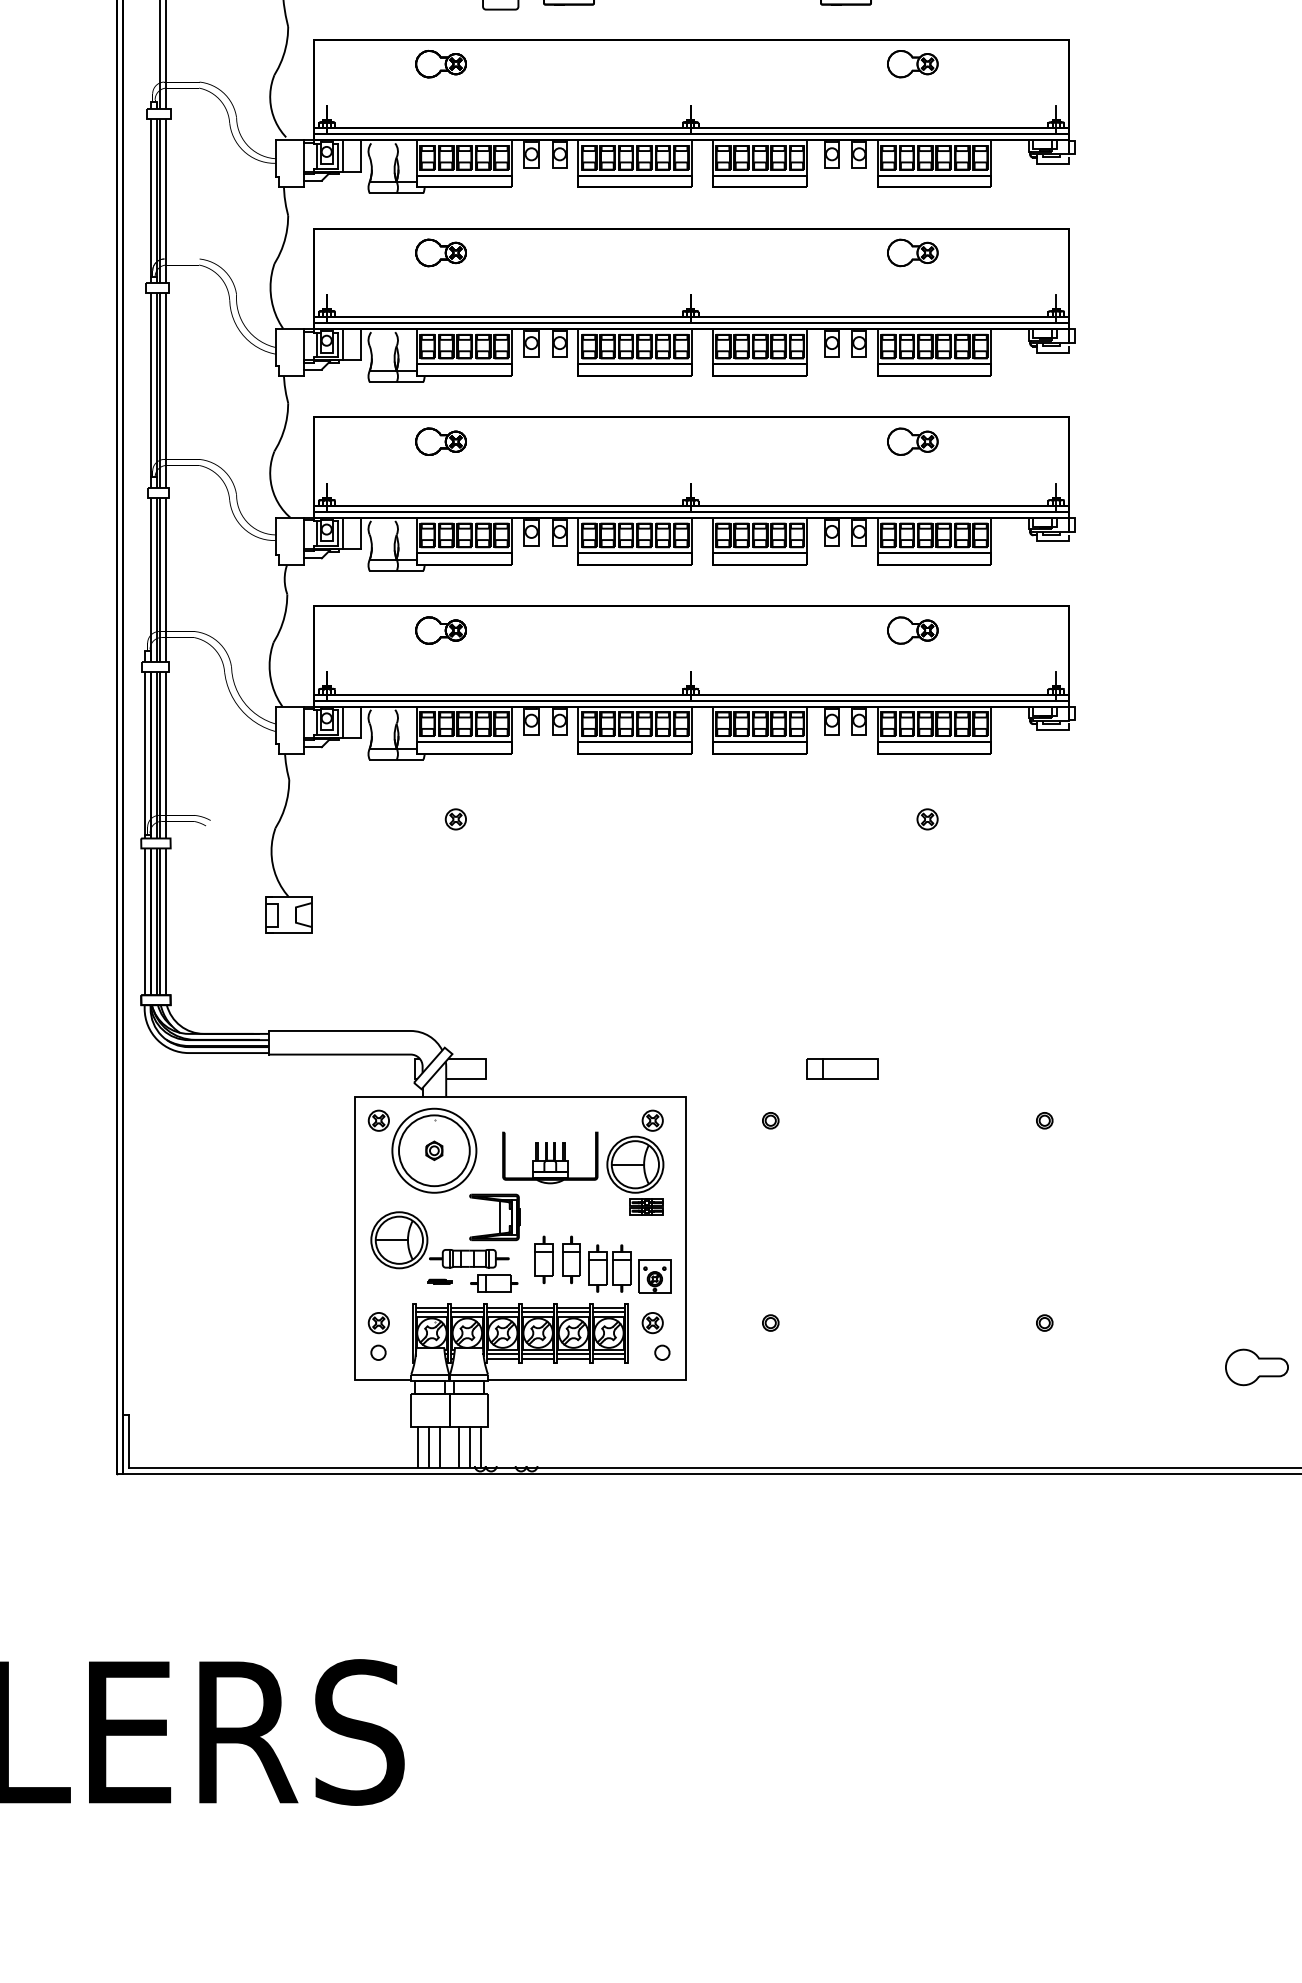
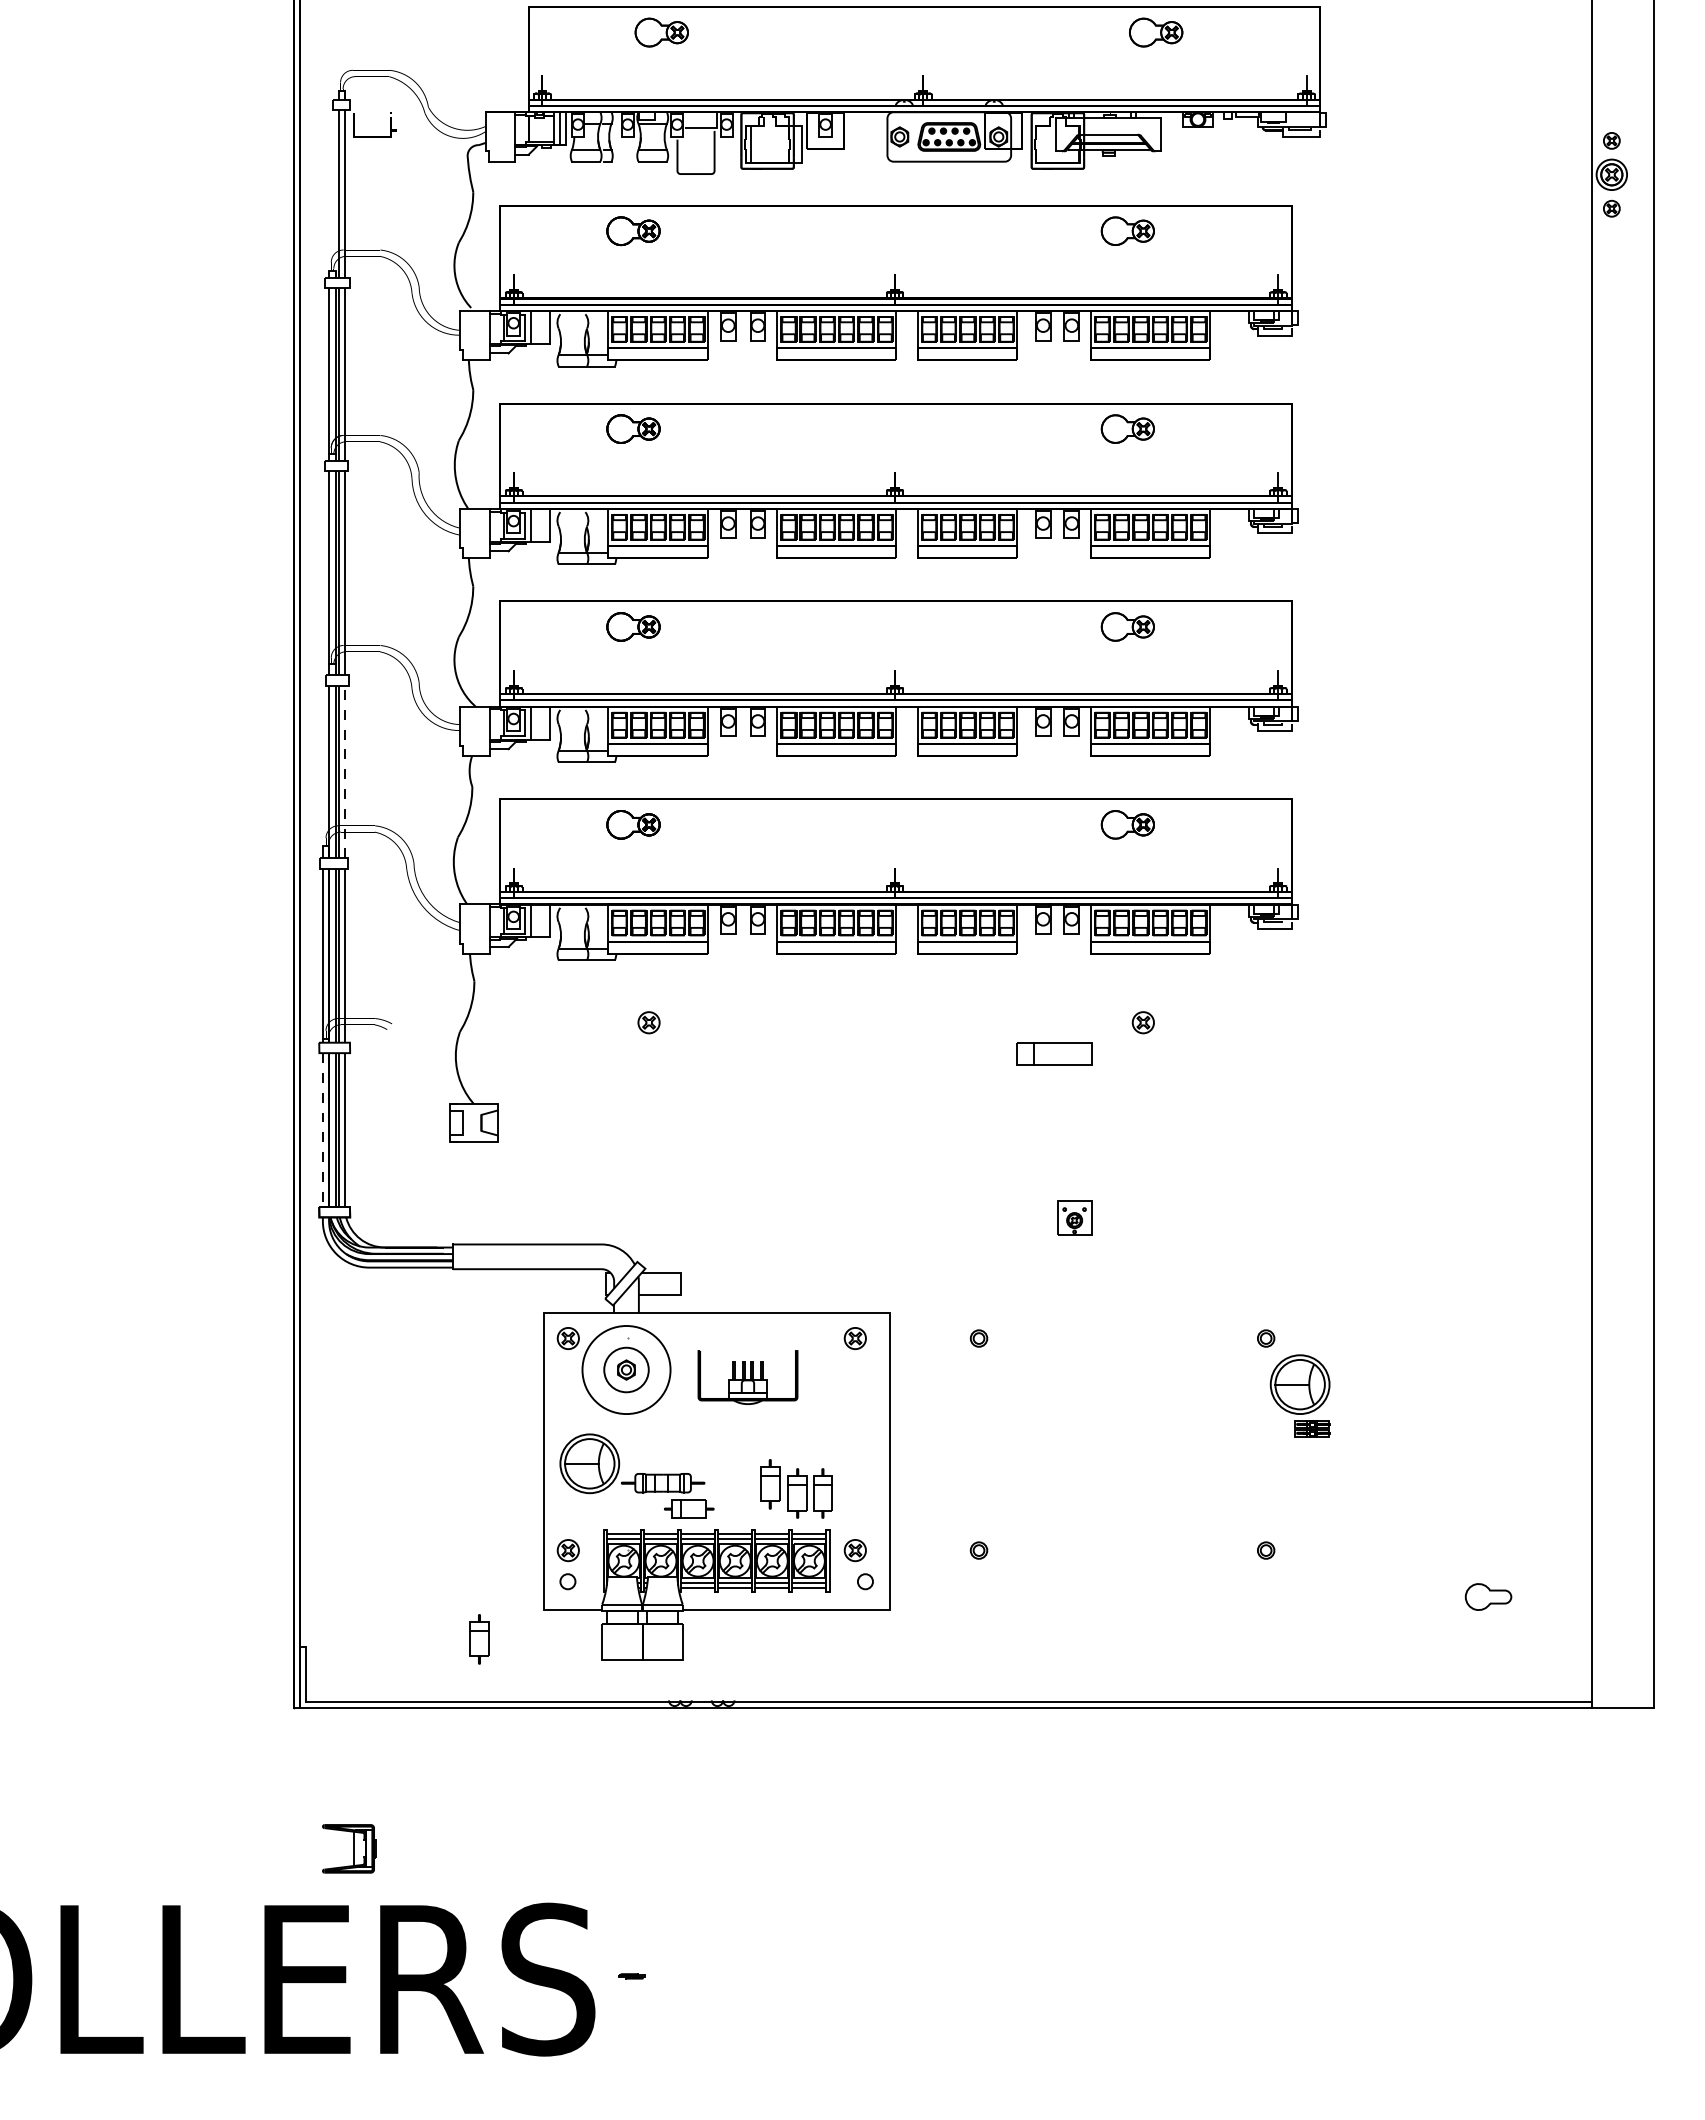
line: (165, 579) -> (344, 771), solid -> dashed
line: (144, 922) -> (322, 1130), solid -> dashed
part: (842, 1068) -> (1054, 1053), moved
circle: (434, 1150) -> (626, 1369), size x0.6
part: (634, 1175) -> (1299, 1395), moved
part: (495, 1217) -> (349, 1848), moved
part: (544, 1260) -> (479, 1639), moved
part: (654, 1276) -> (1074, 1217), moved
part: (439, 1281) -> (631, 1976), moved
part: (1256, 1366) -> (1488, 1596), size x0.7
line: (418, 1447) -> (609, 1680), removed
line: (429, 1447) -> (621, 1680), removed
line: (440, 1447) -> (632, 1680), removed
line: (459, 1447) -> (652, 1680), removed
line: (469, 1447) -> (663, 1680), removed
line: (481, 1447) -> (675, 1680), removed

